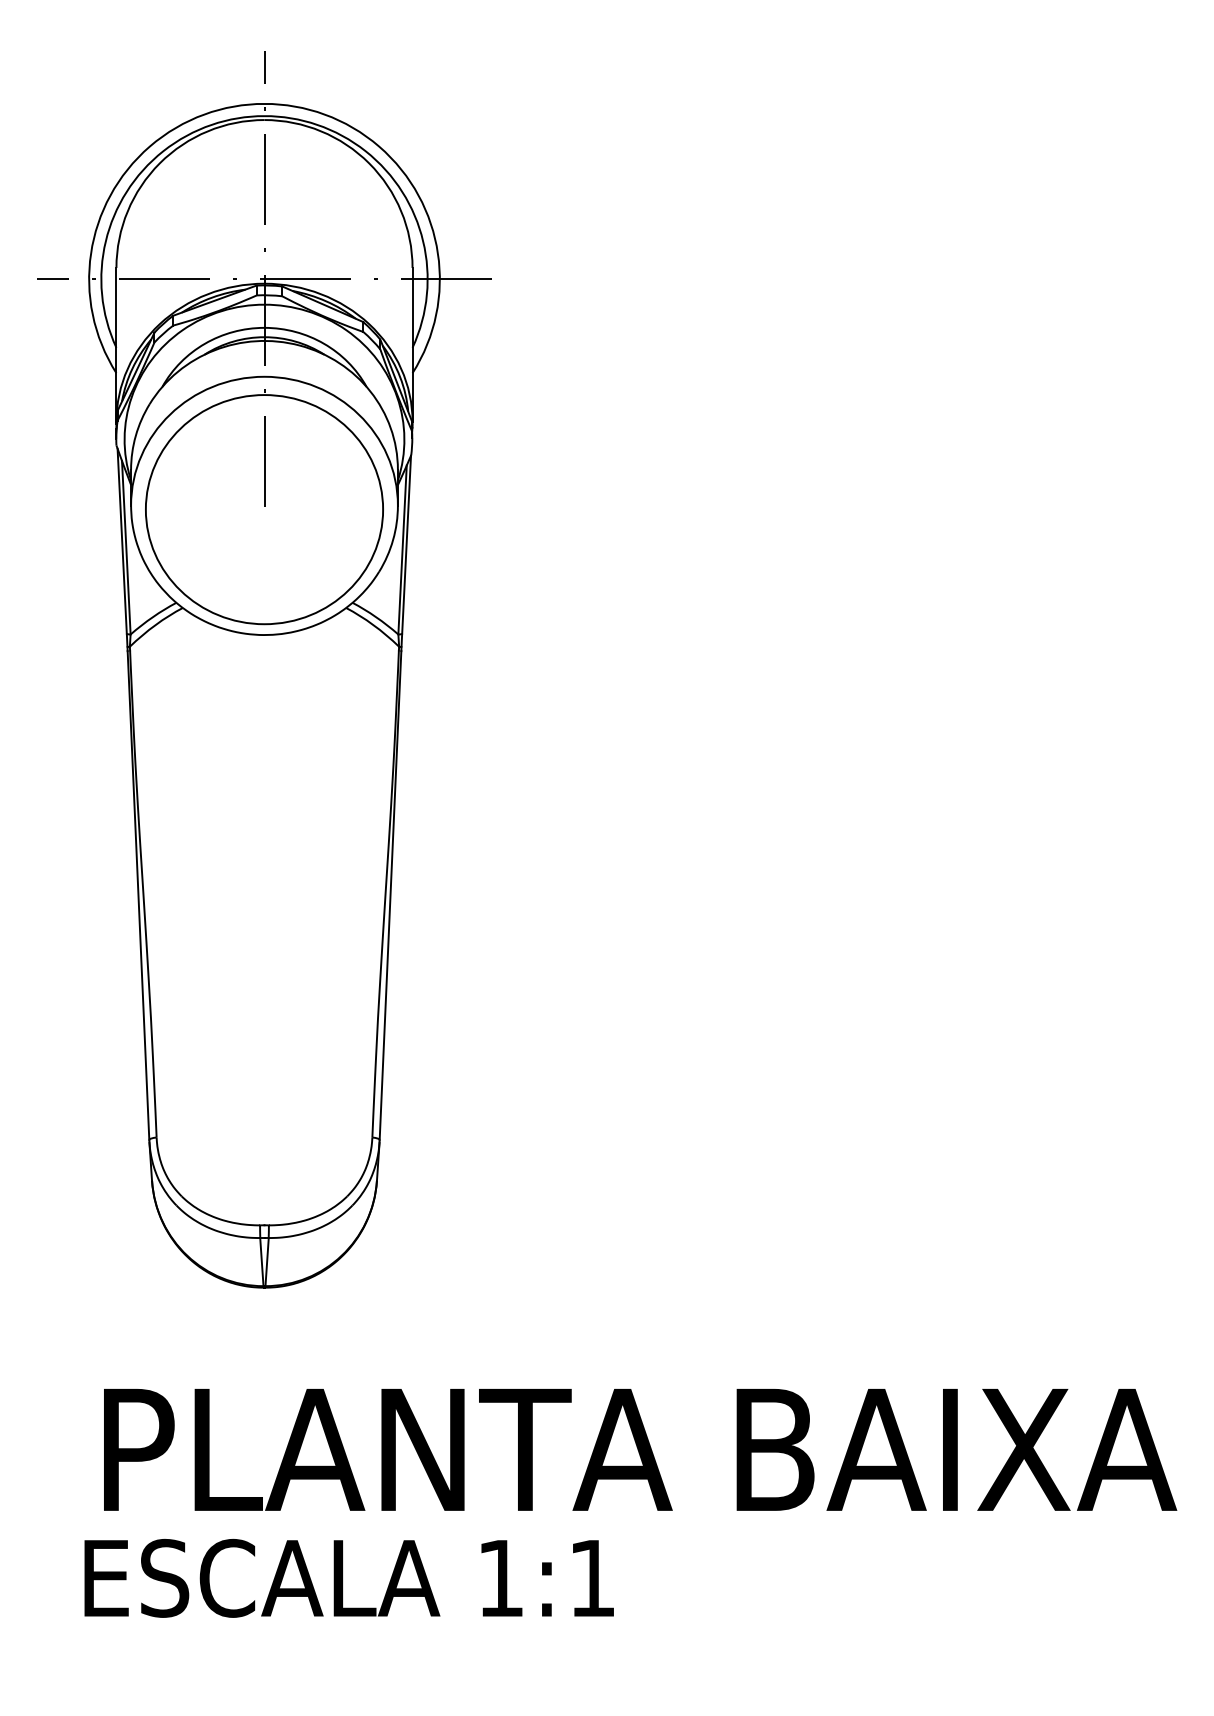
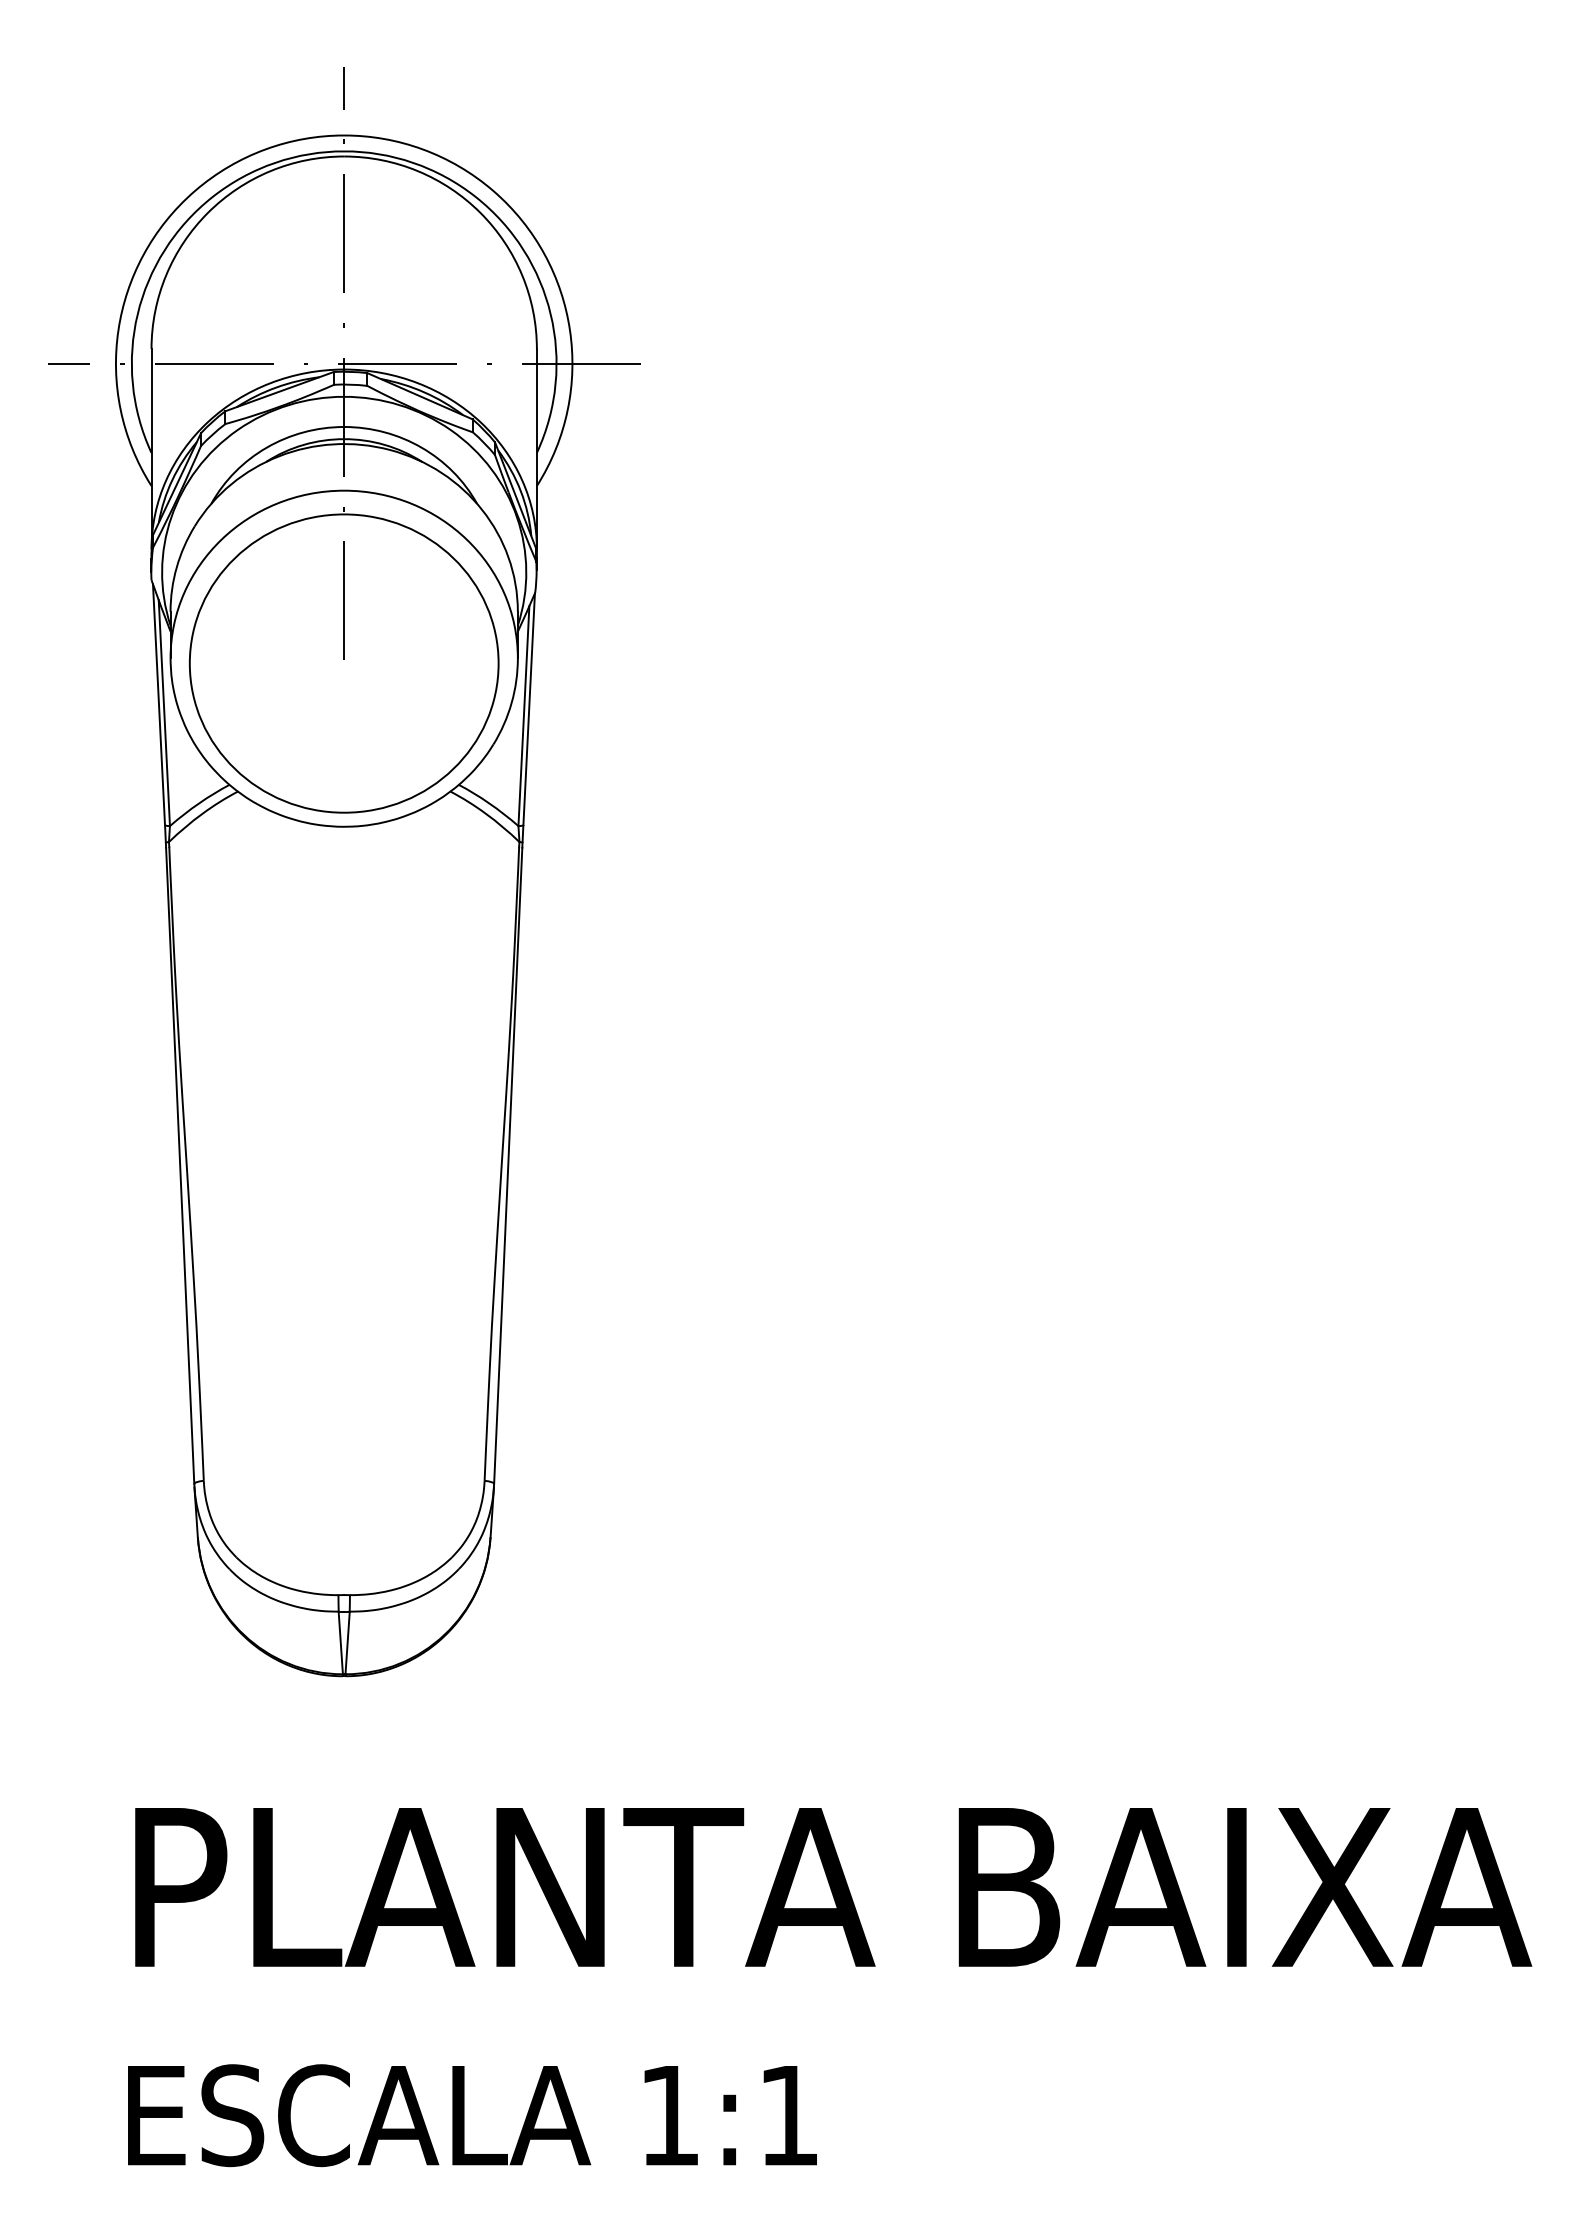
text: (349, 1578) -> (472, 2115), moved

